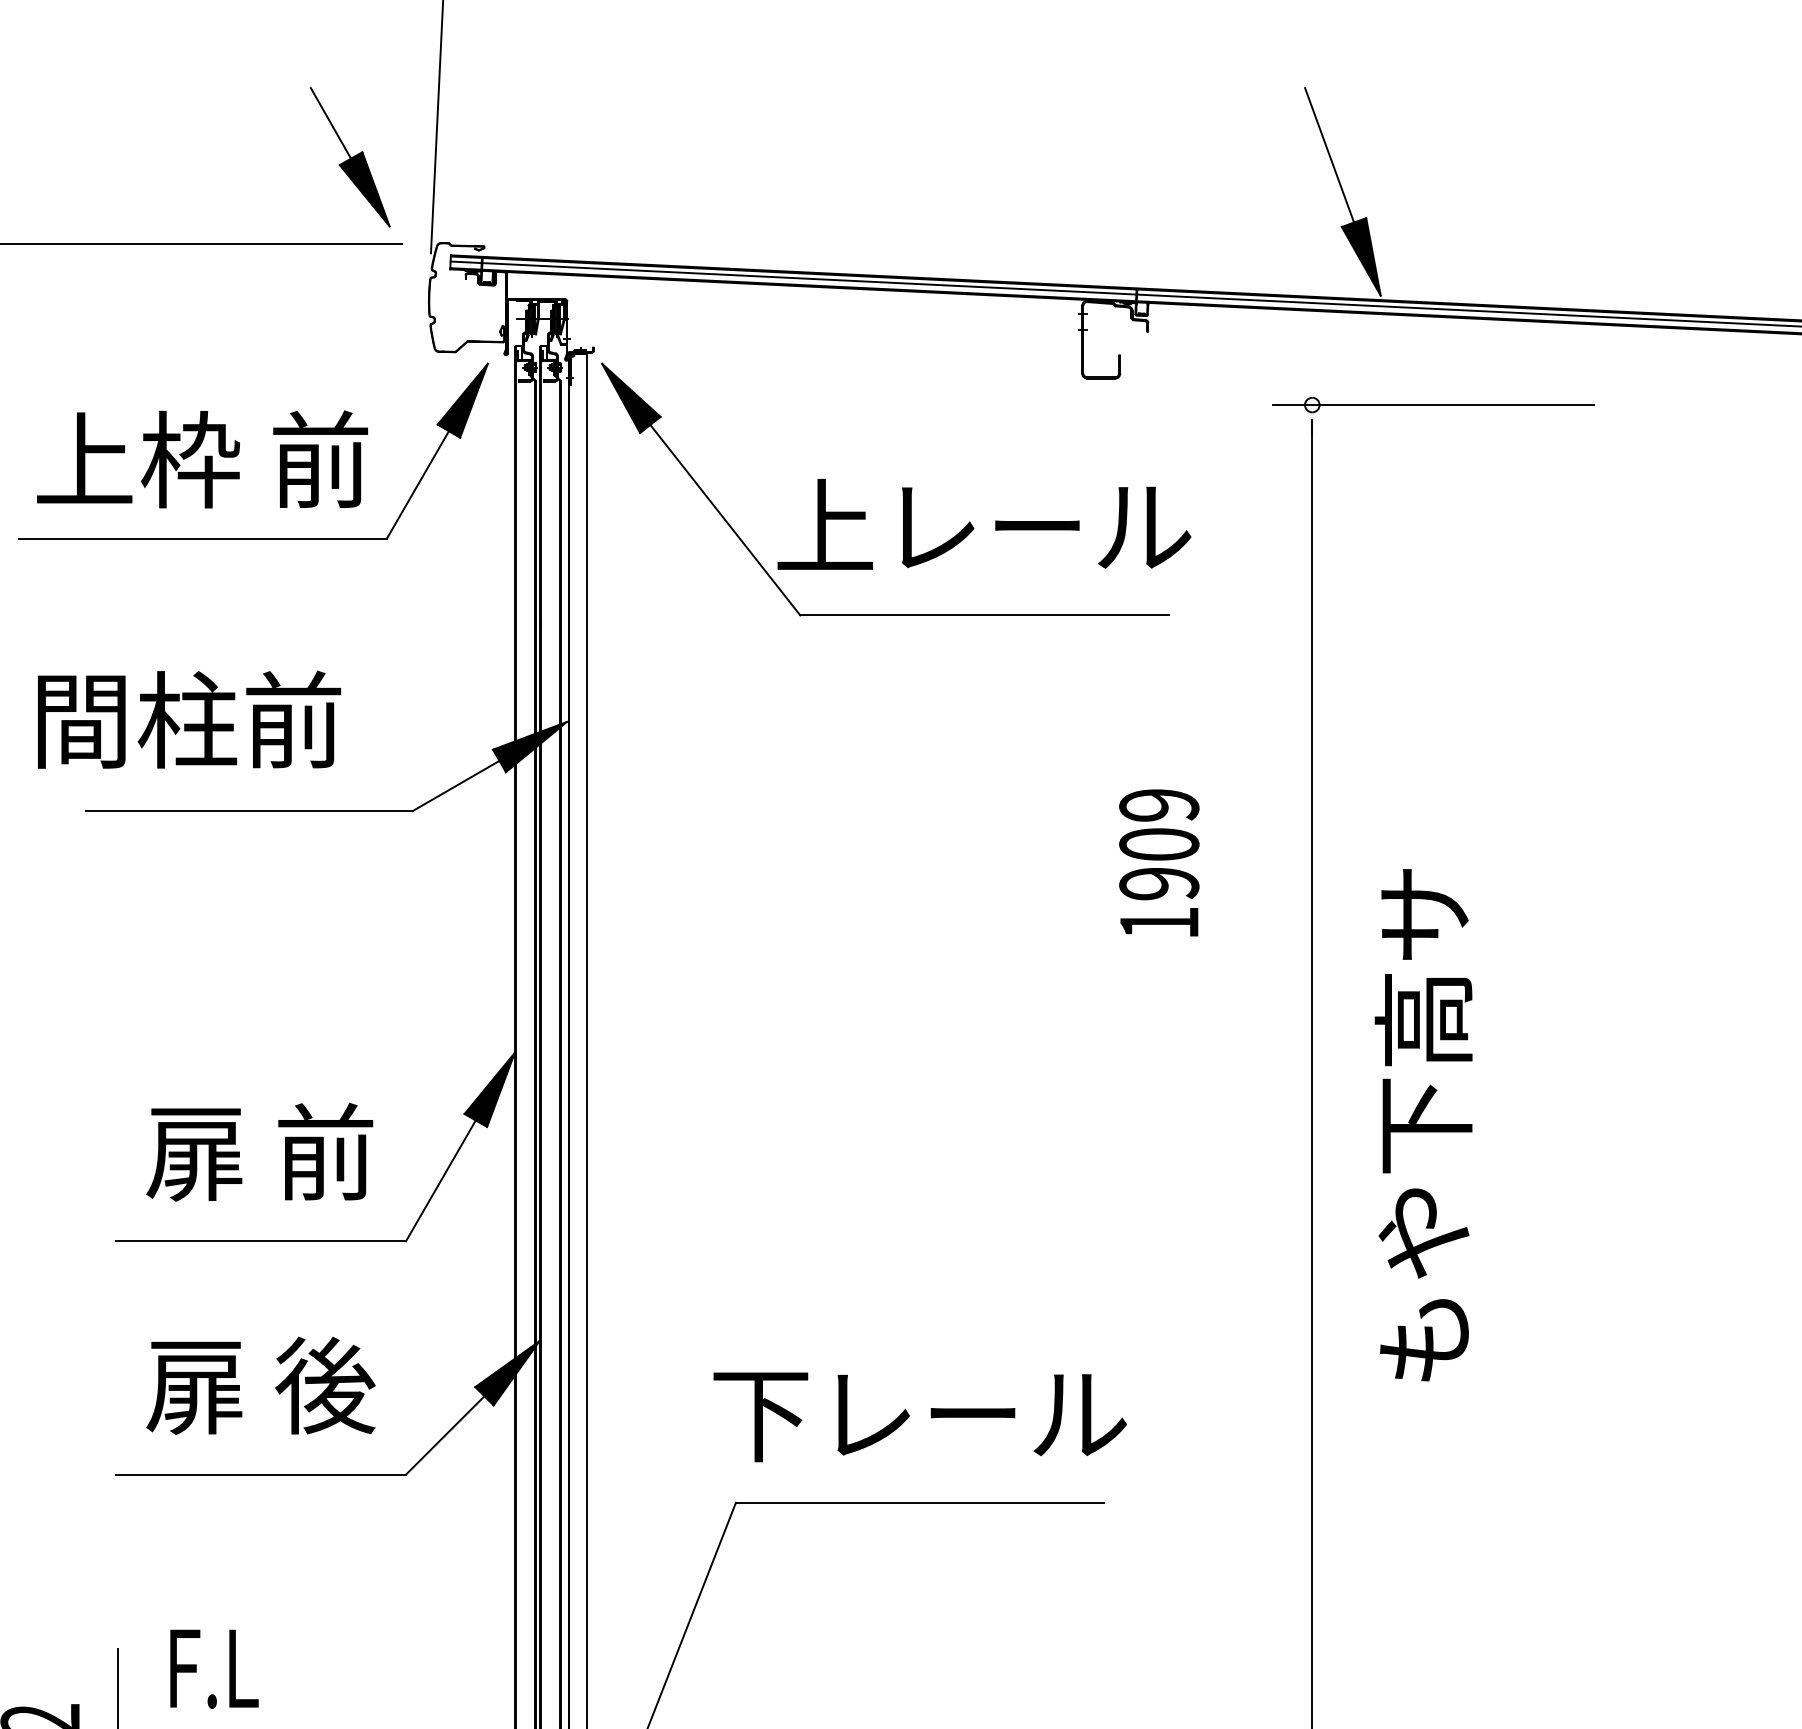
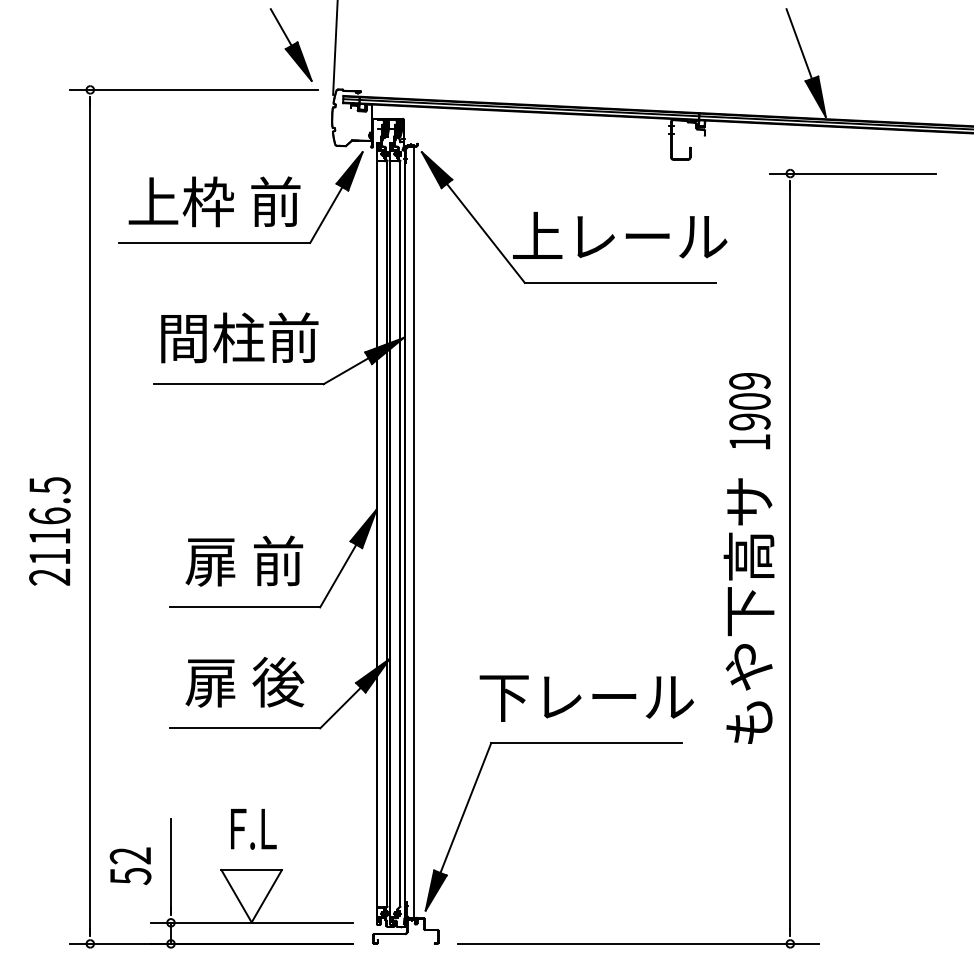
text: (188, 719) -> (239, 337), moved
text: (1158, 863) -> (749, 411), moved
text: (1422, 1123) -> (748, 610), moved
text: (213, 1669) -> (253, 829), moved

